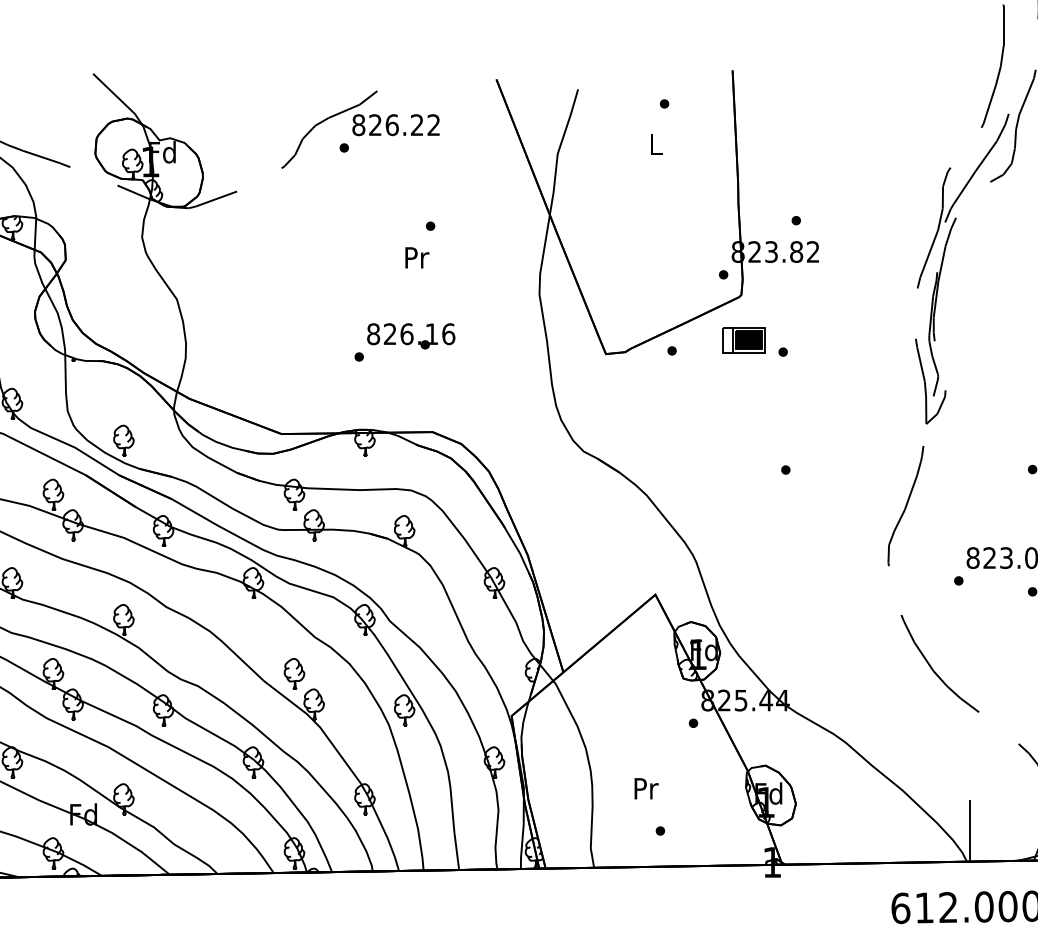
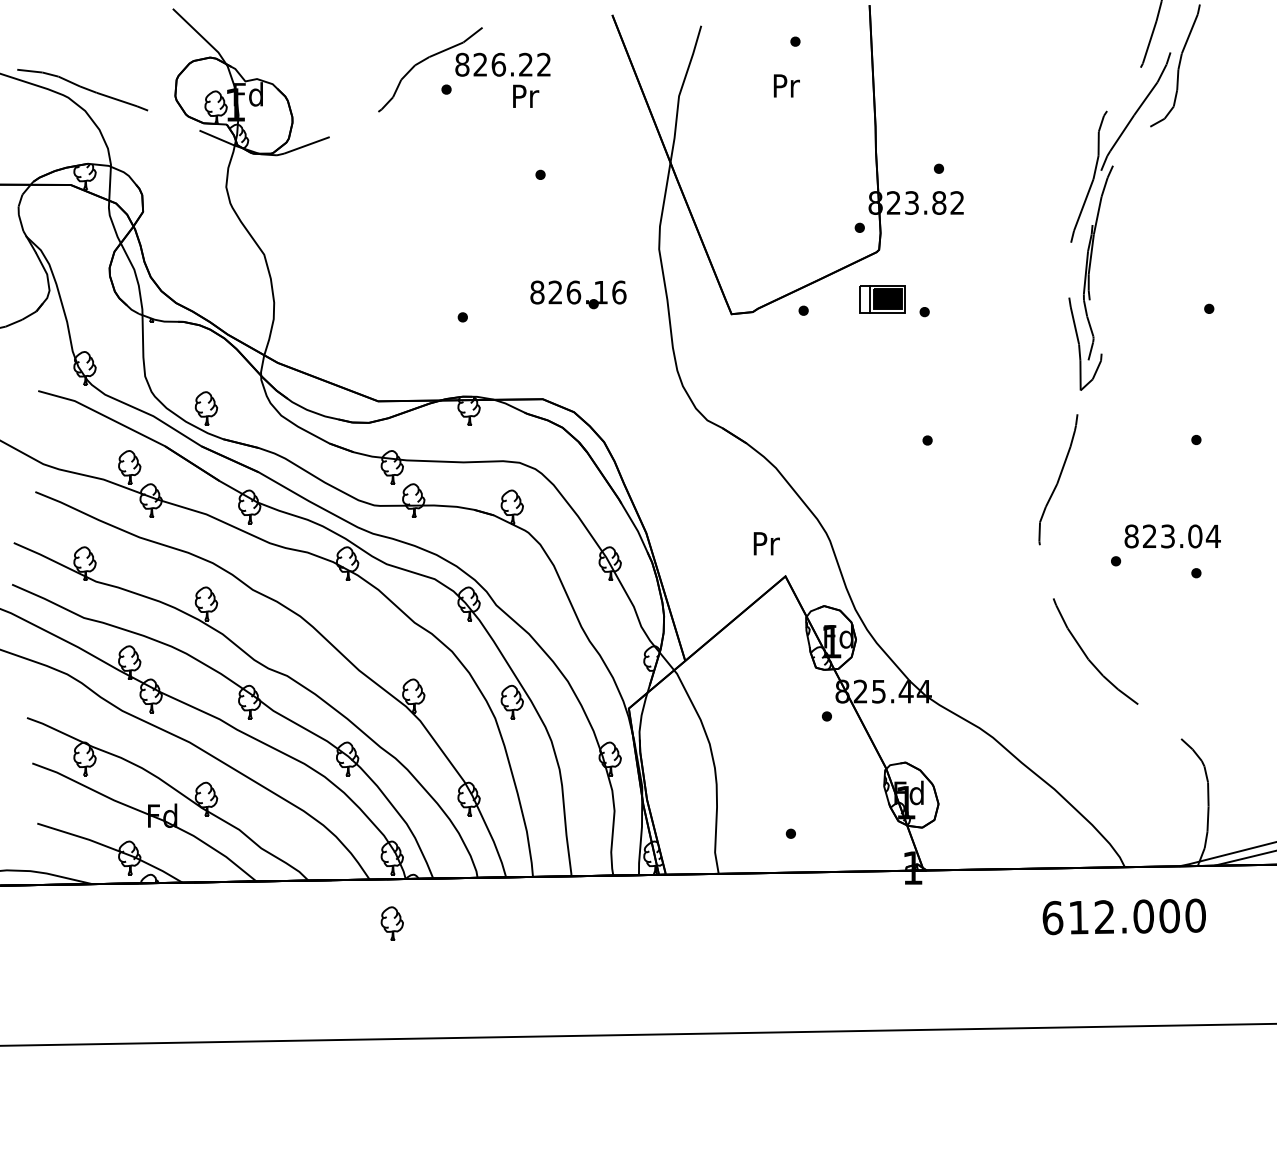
text: (656, 144) -> (786, 85), L -> Pr
text: (417, 257) -> (526, 95), moved
text: (411, 336) -> (578, 294), moved
part: (293, 673) -> (391, 923), moved
text: (646, 788) -> (766, 543), moved
line: (969, 830) -> (1127, 833), removed

